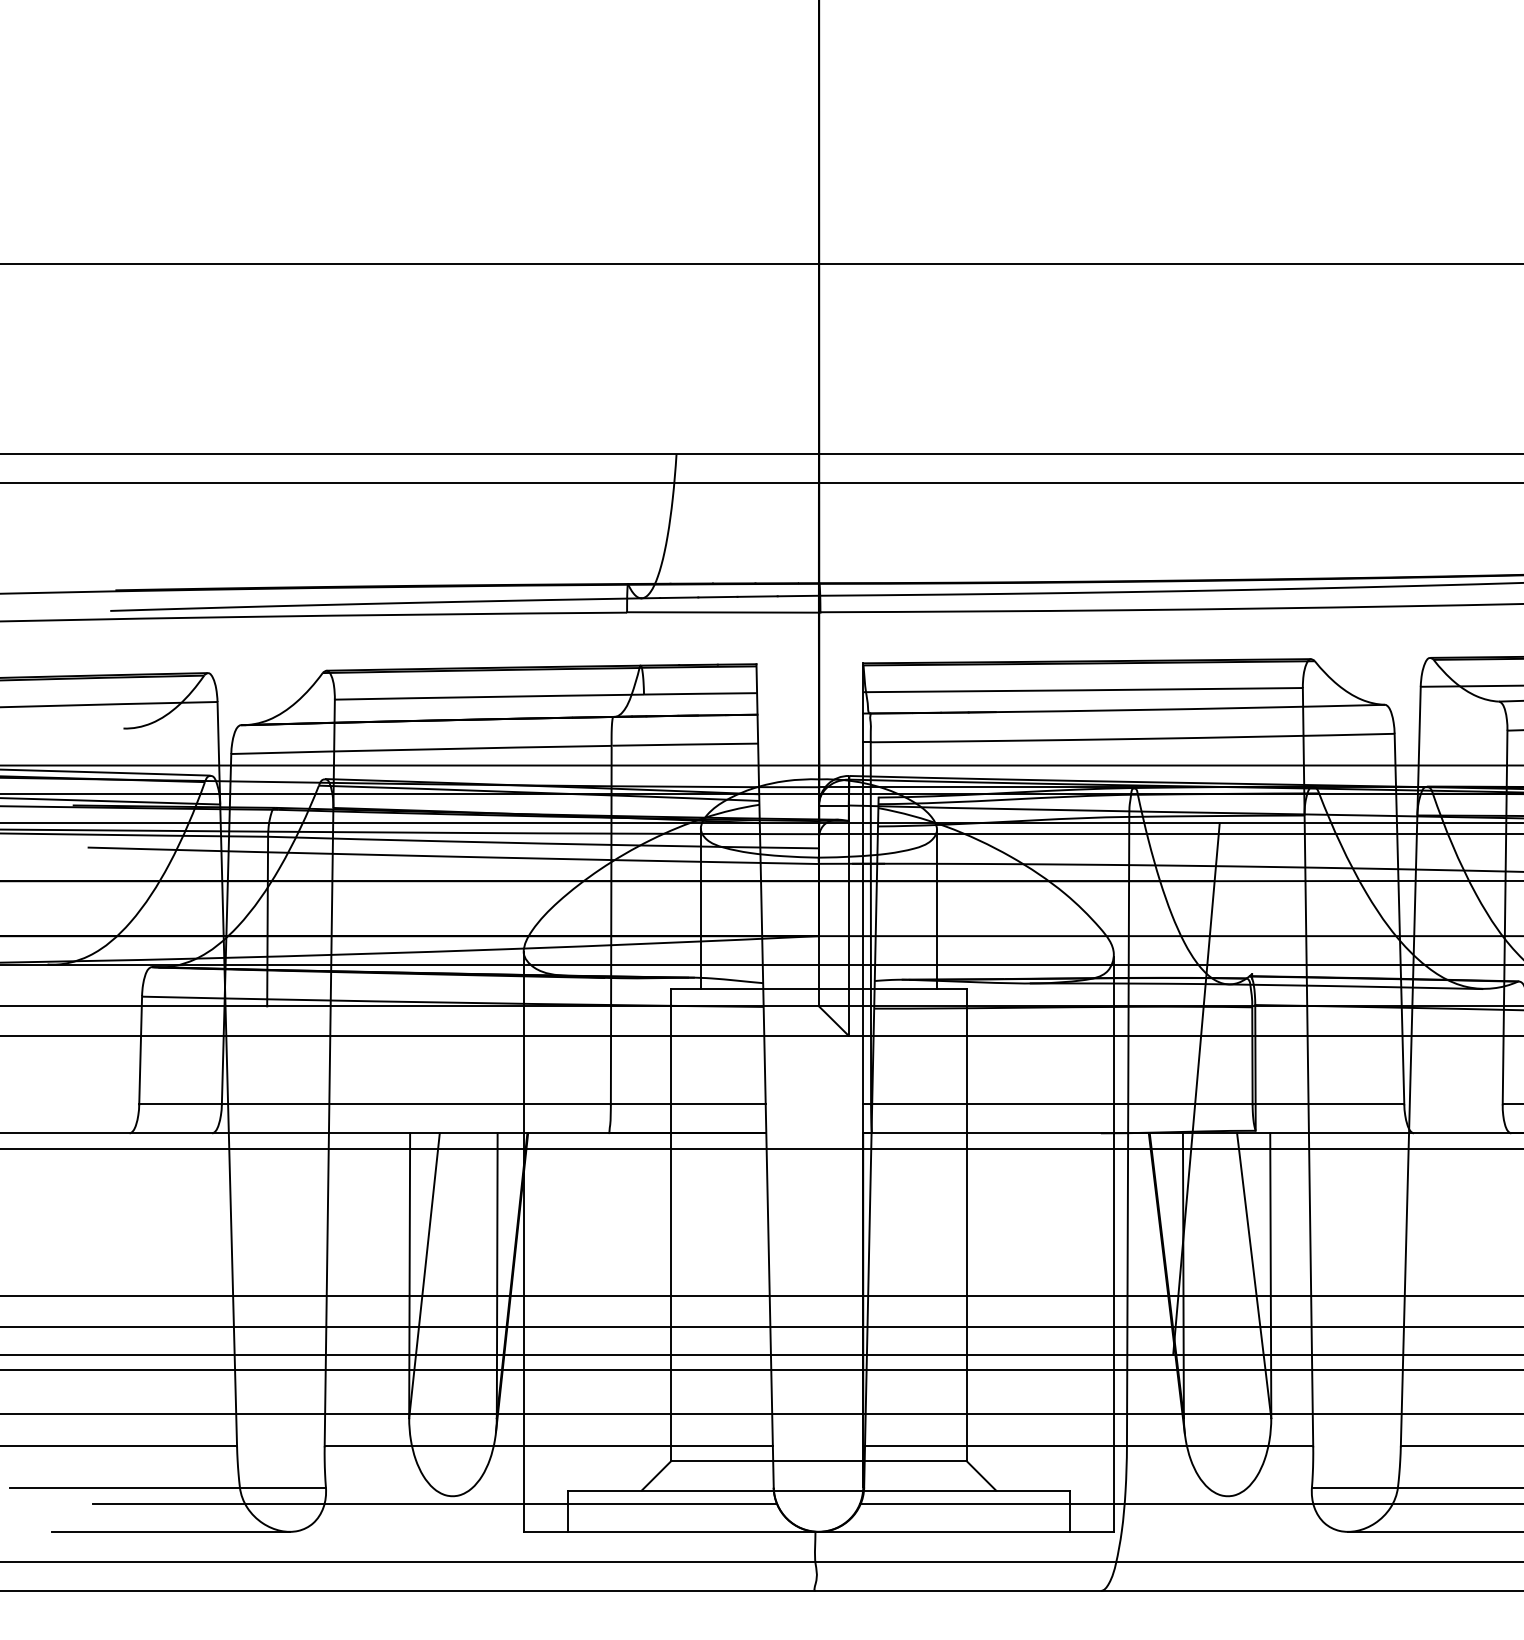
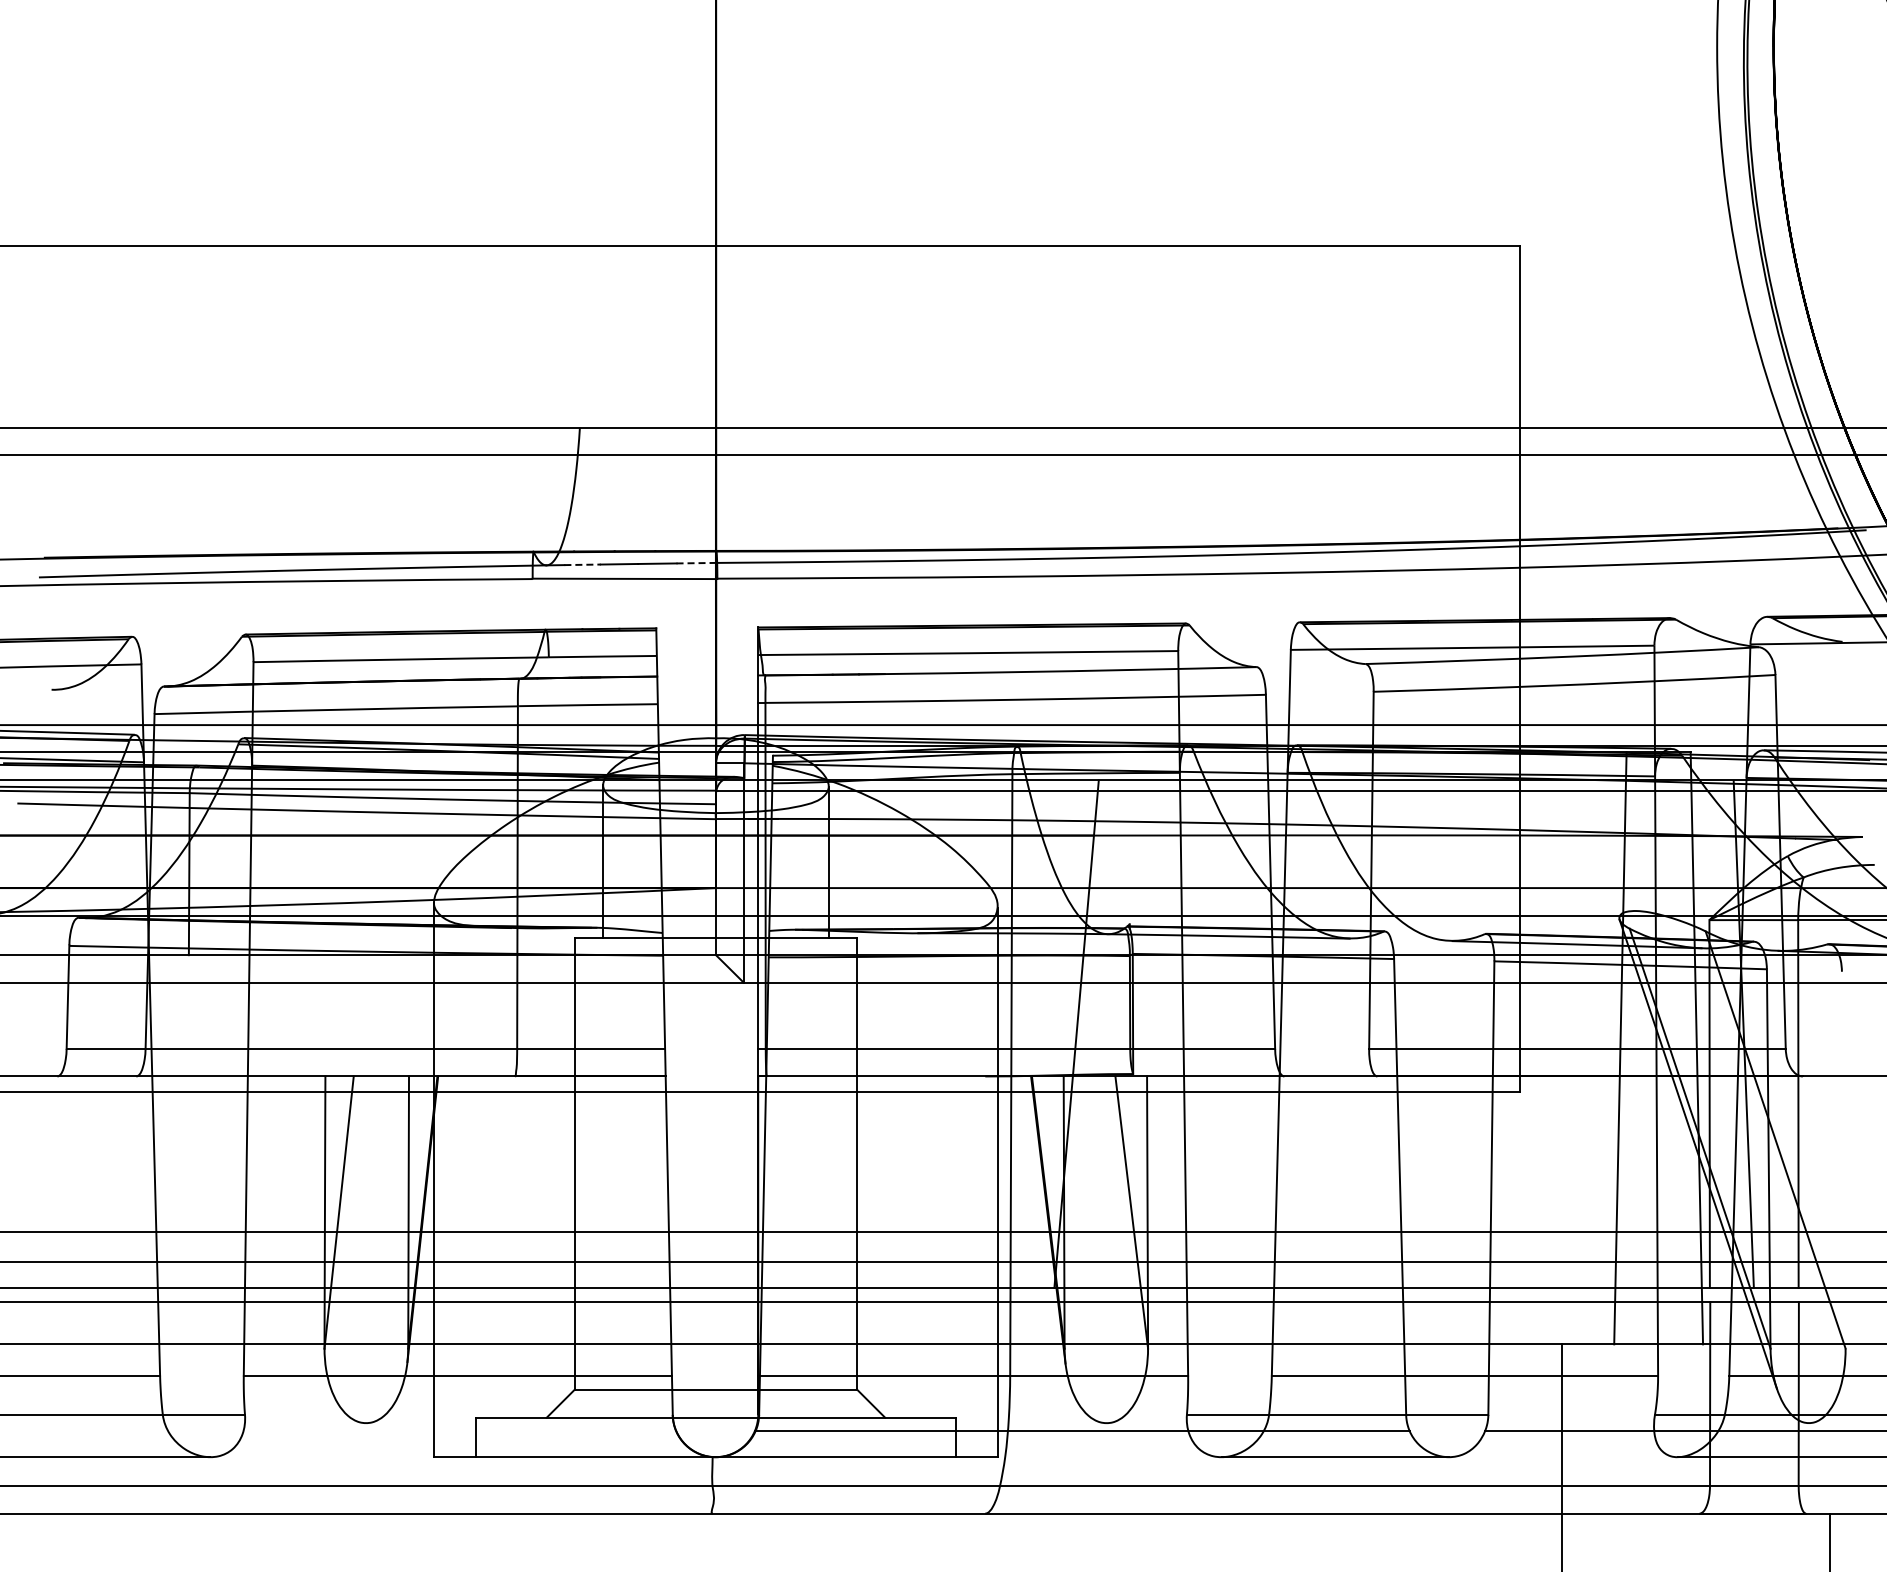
line: (798, 596) -> (696, 563), solid -> dashed
line: (680, 597) -> (583, 564), solid -> dashed
line: (435, 1503) -> (349, 1430), removed

